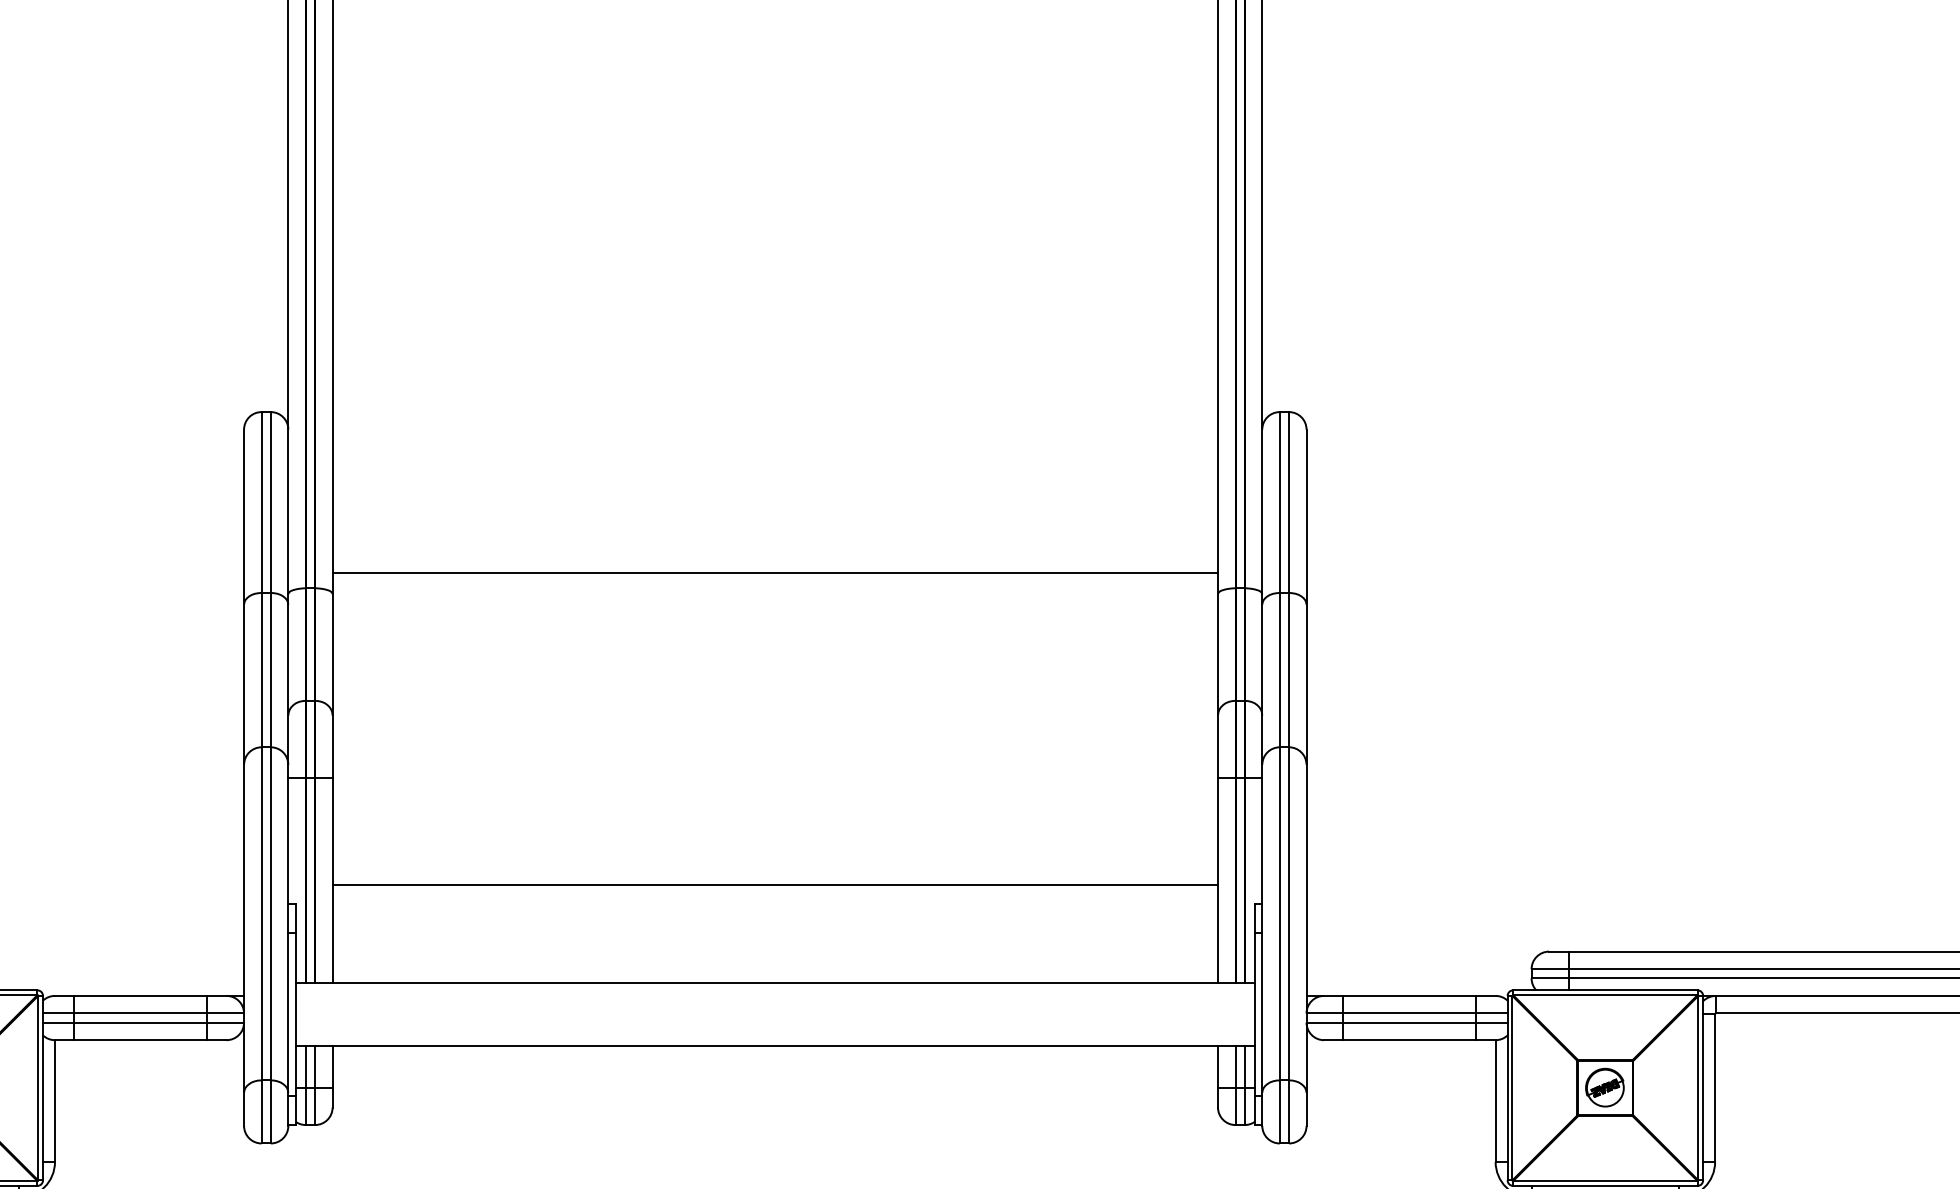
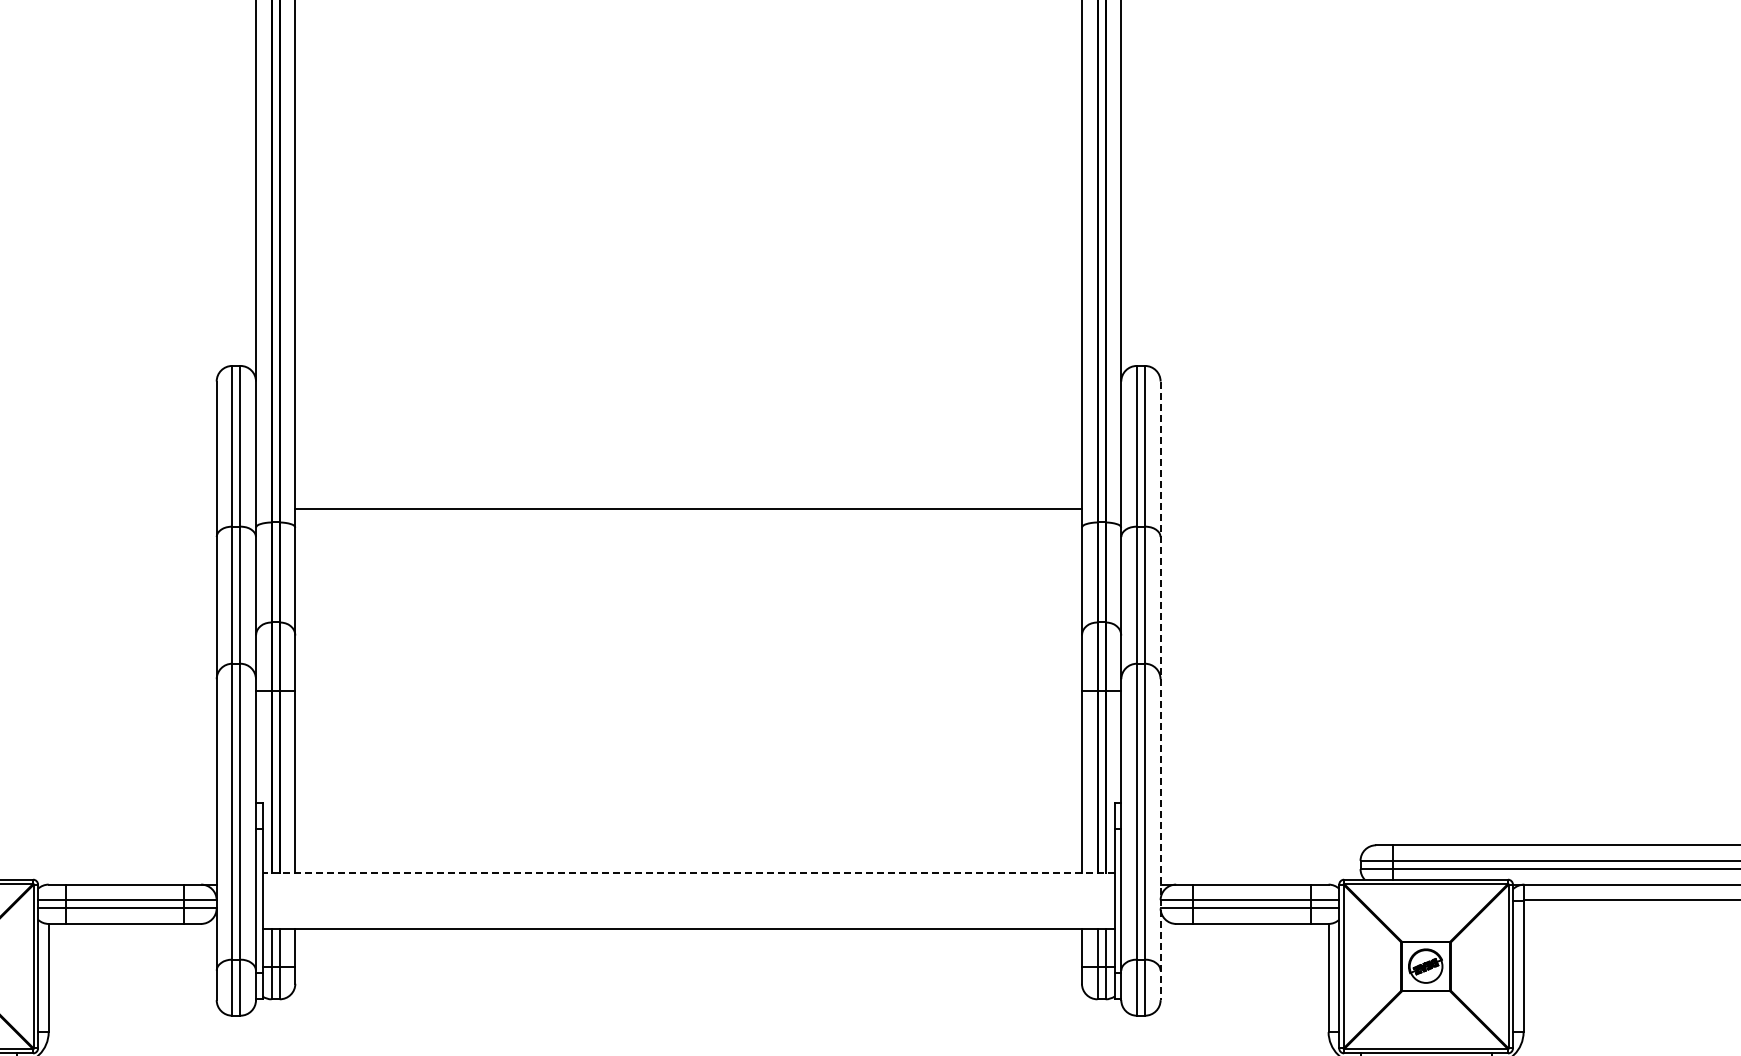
line: (1306, 778) -> (1160, 691), solid -> dashed
line: (775, 885) -> (688, 786), removed
line: (775, 983) -> (688, 873), solid -> dashed

